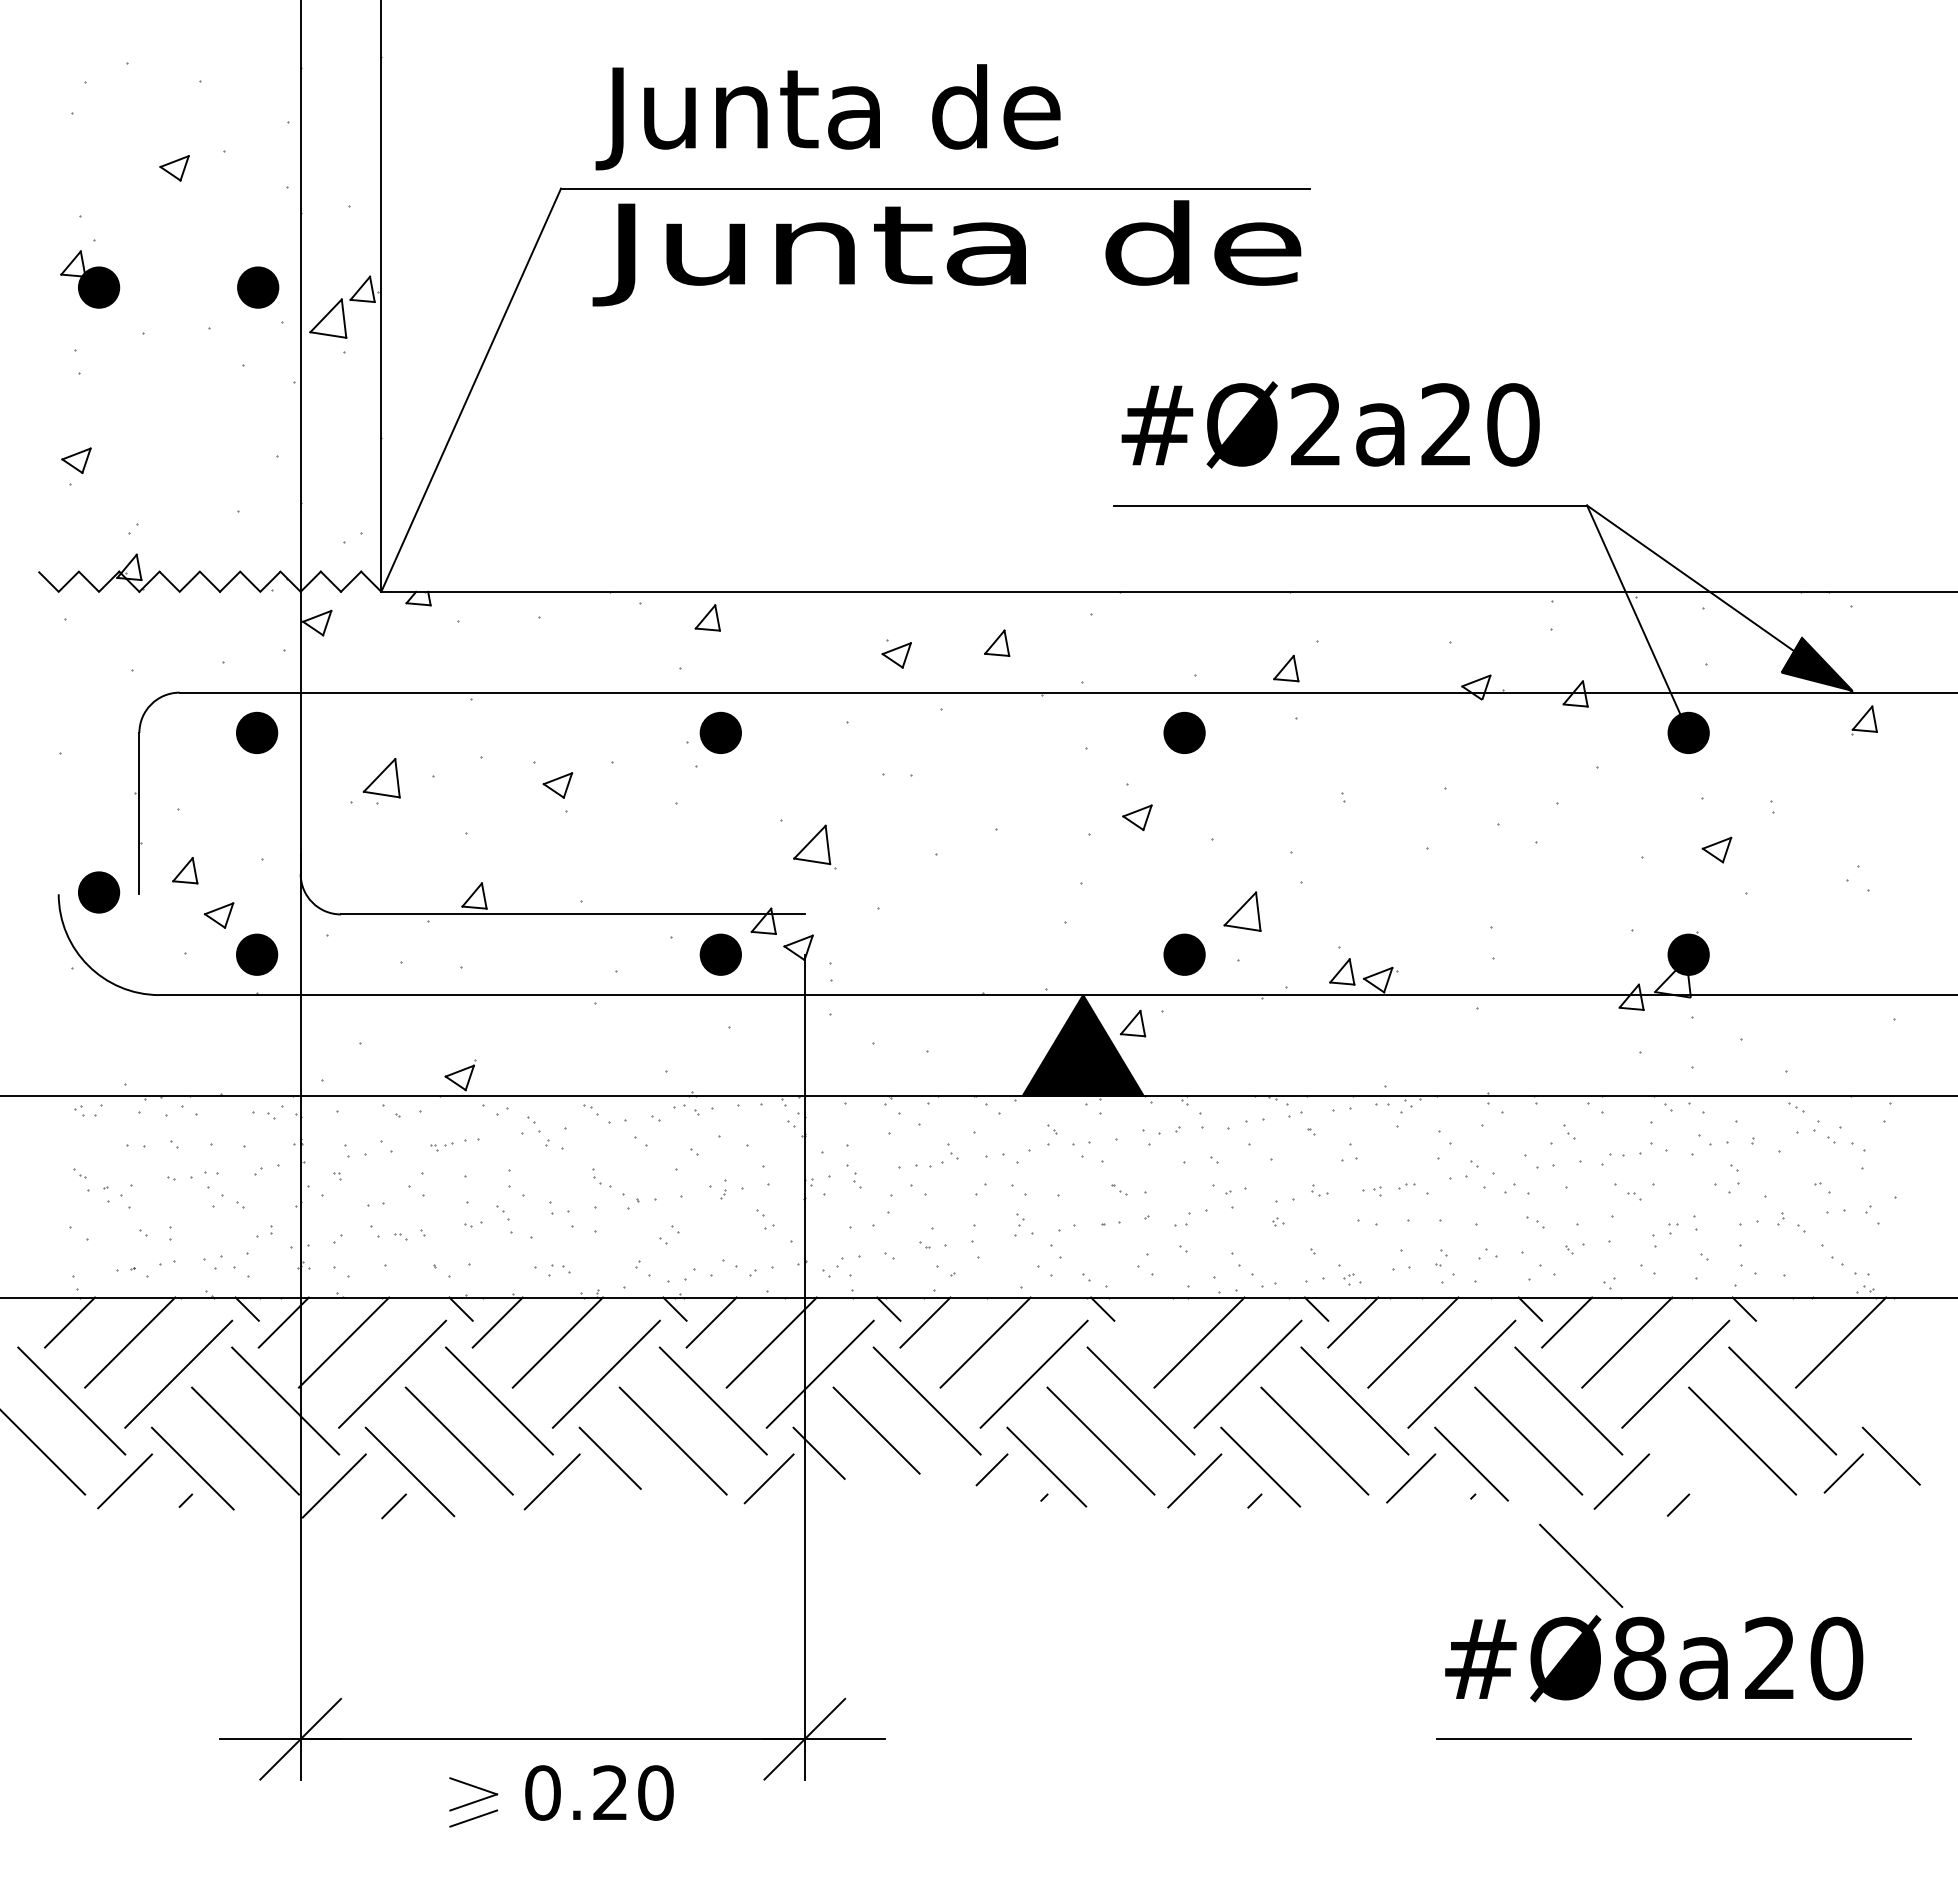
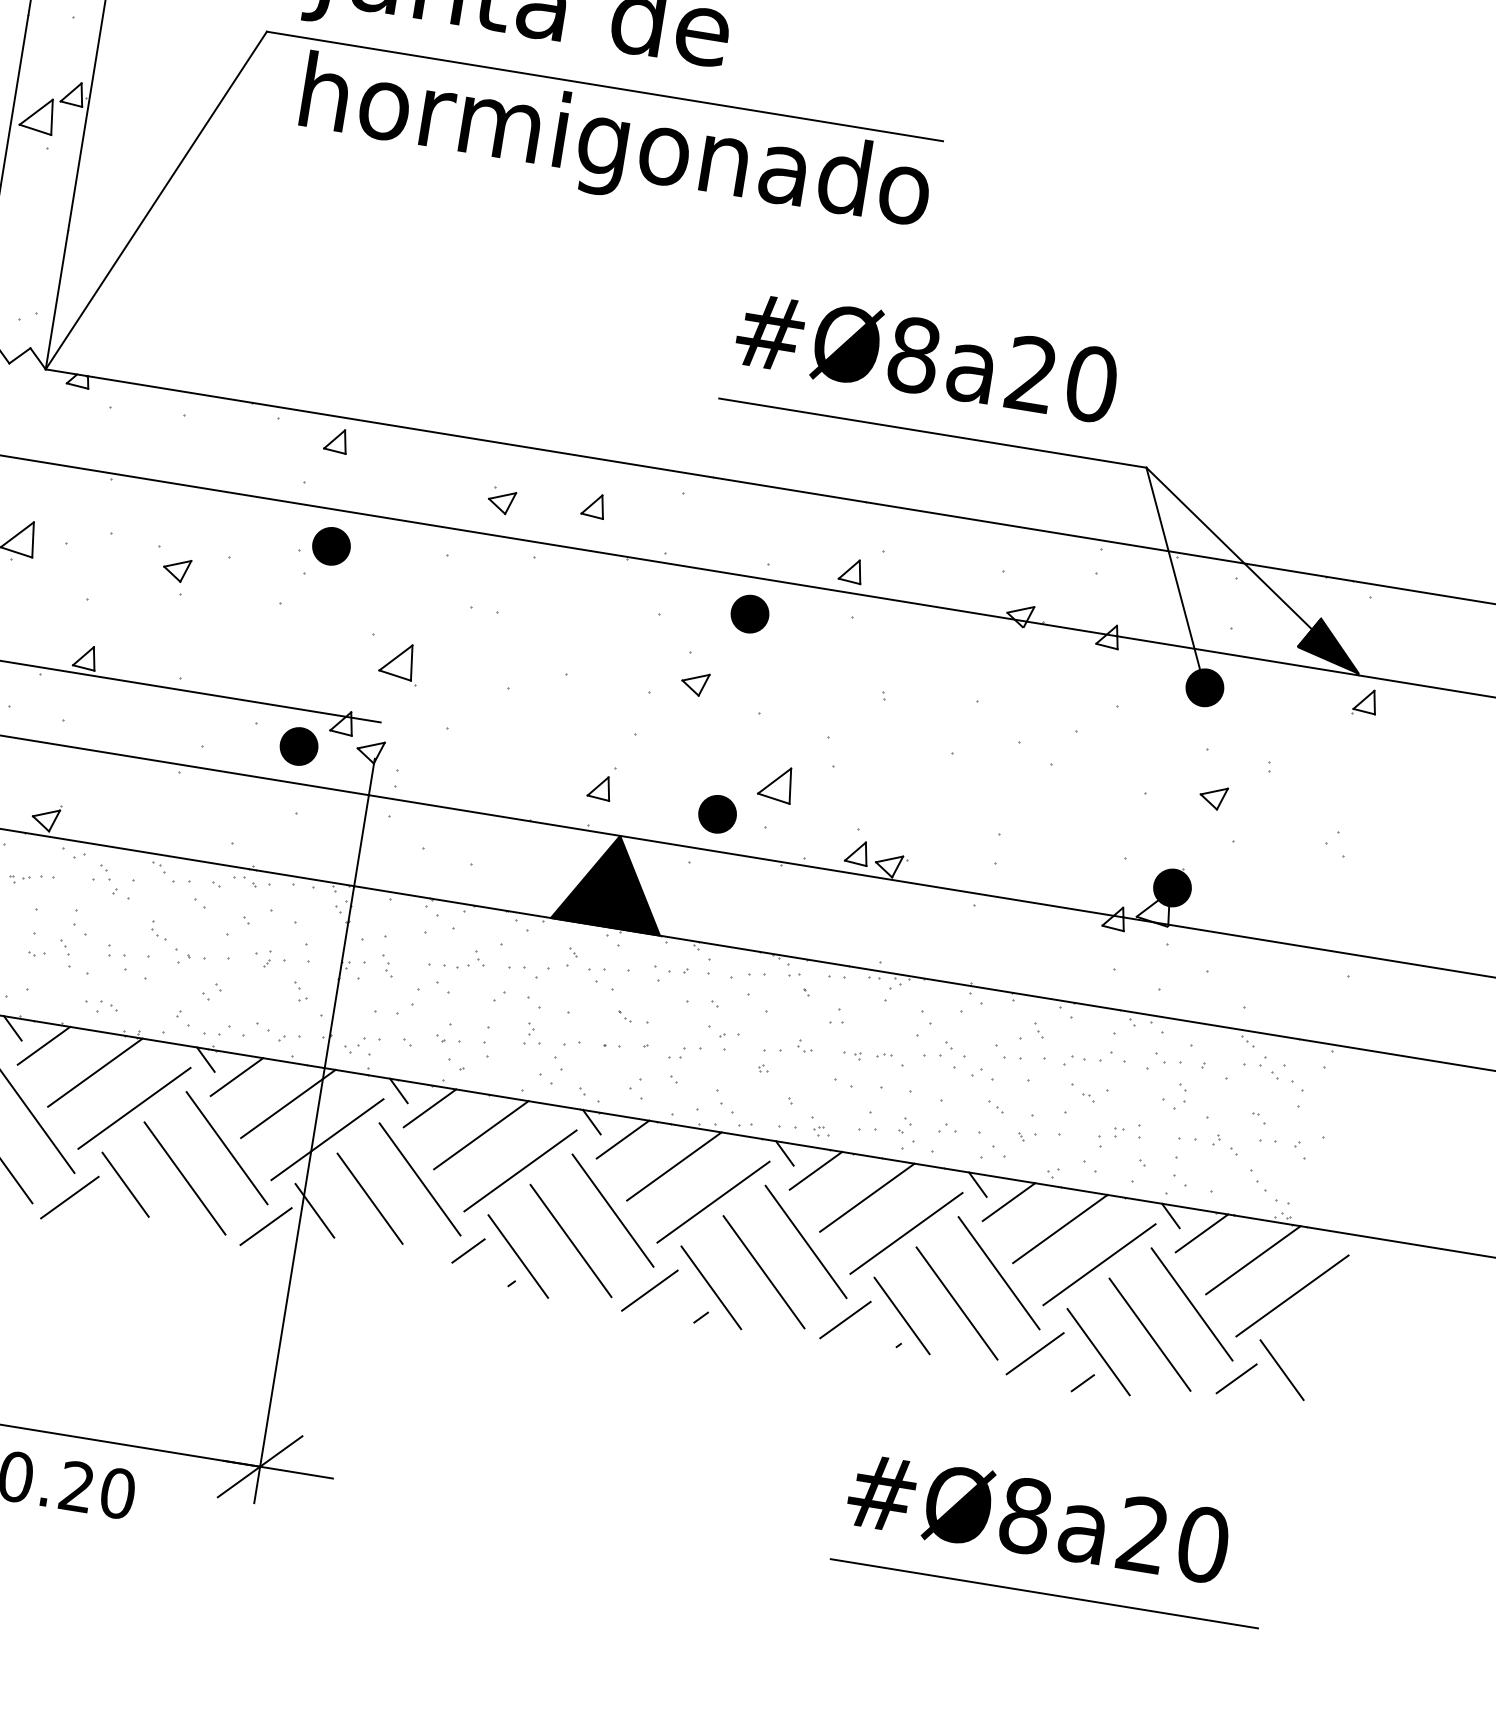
text: (948, 253) -> (607, 146), Junta de -> hormigonado
text: (1316, 424) -> (914, 355), #Ø2a20 -> #Ø8a20
part: (1133, 1023) -> (600, 787), moved
line: (1139, 1322) -> (623, 1139), added
line: (1780, 1322) -> (1201, 1233), added
line: (1889, 1373) -> (1292, 1295), added
line: (1581, 1565) -> (1099, 1351), moved

